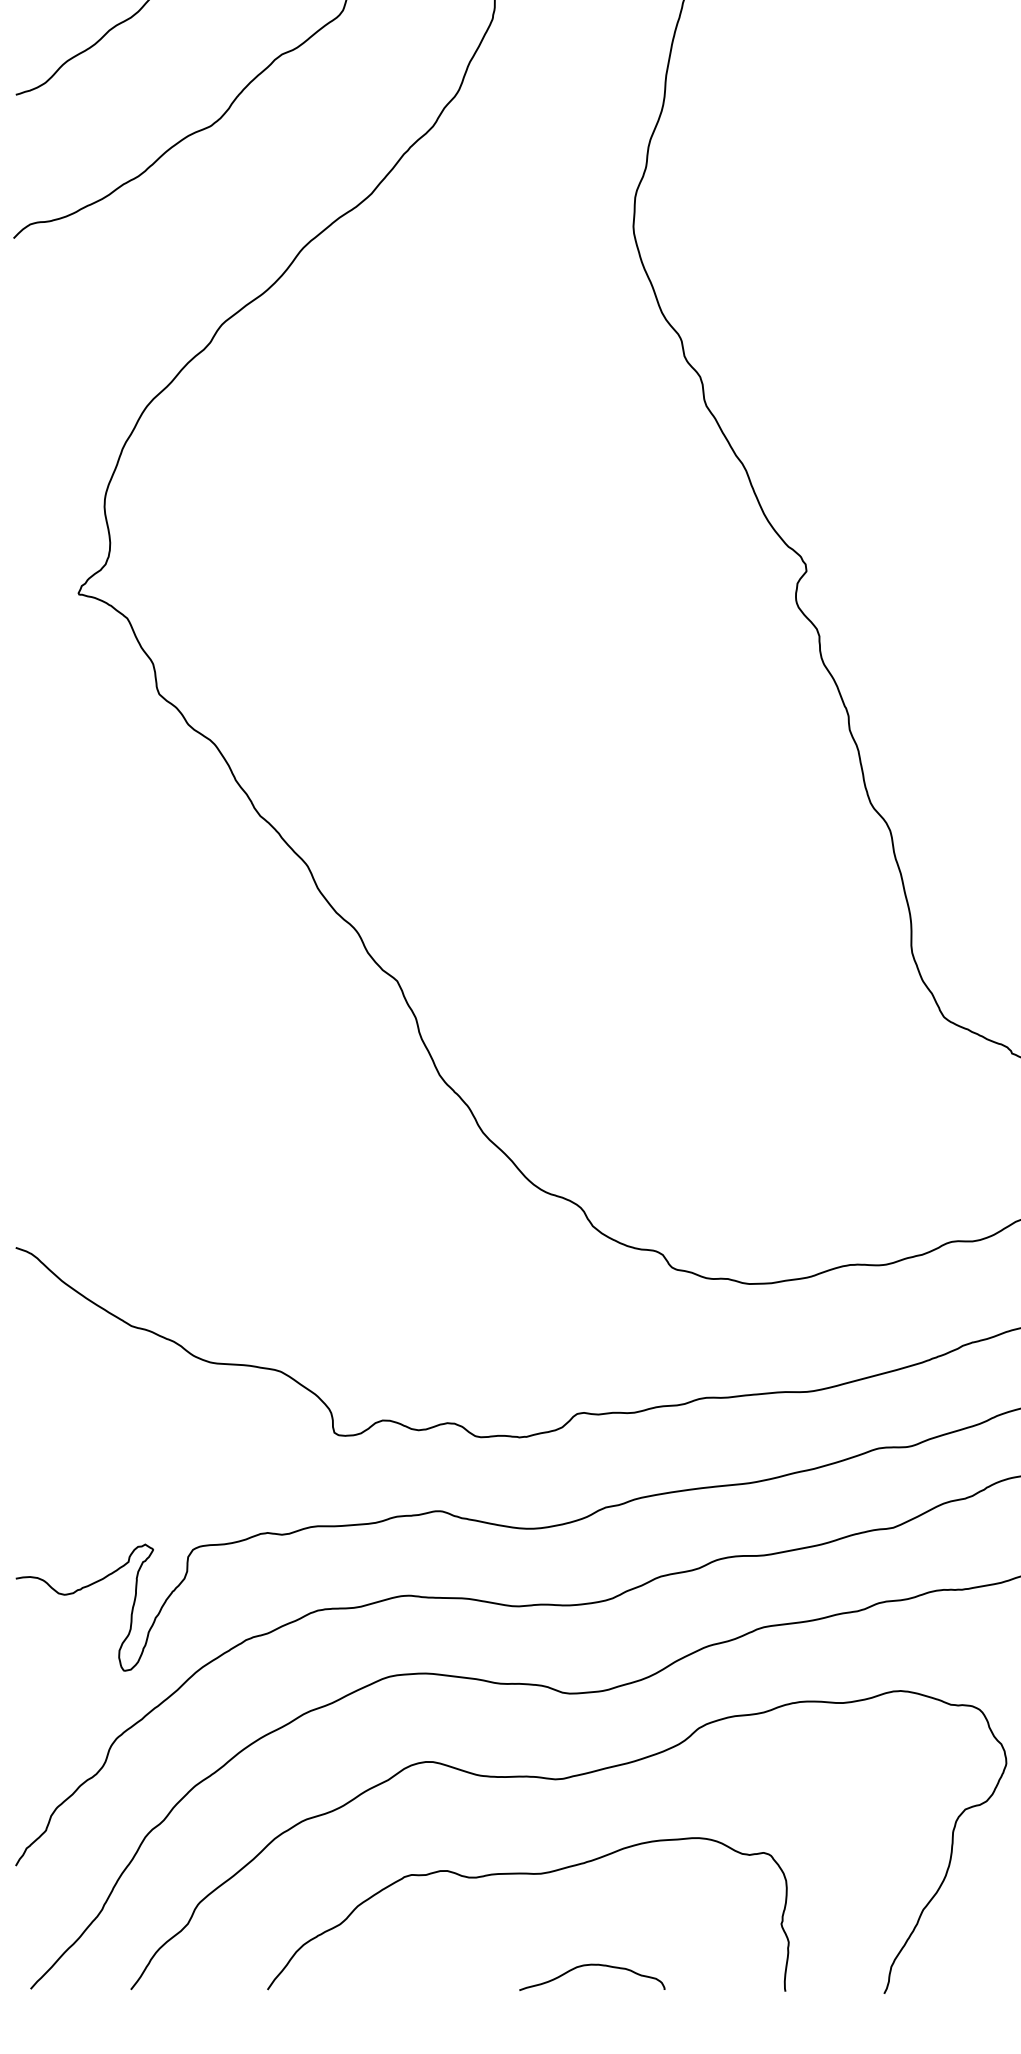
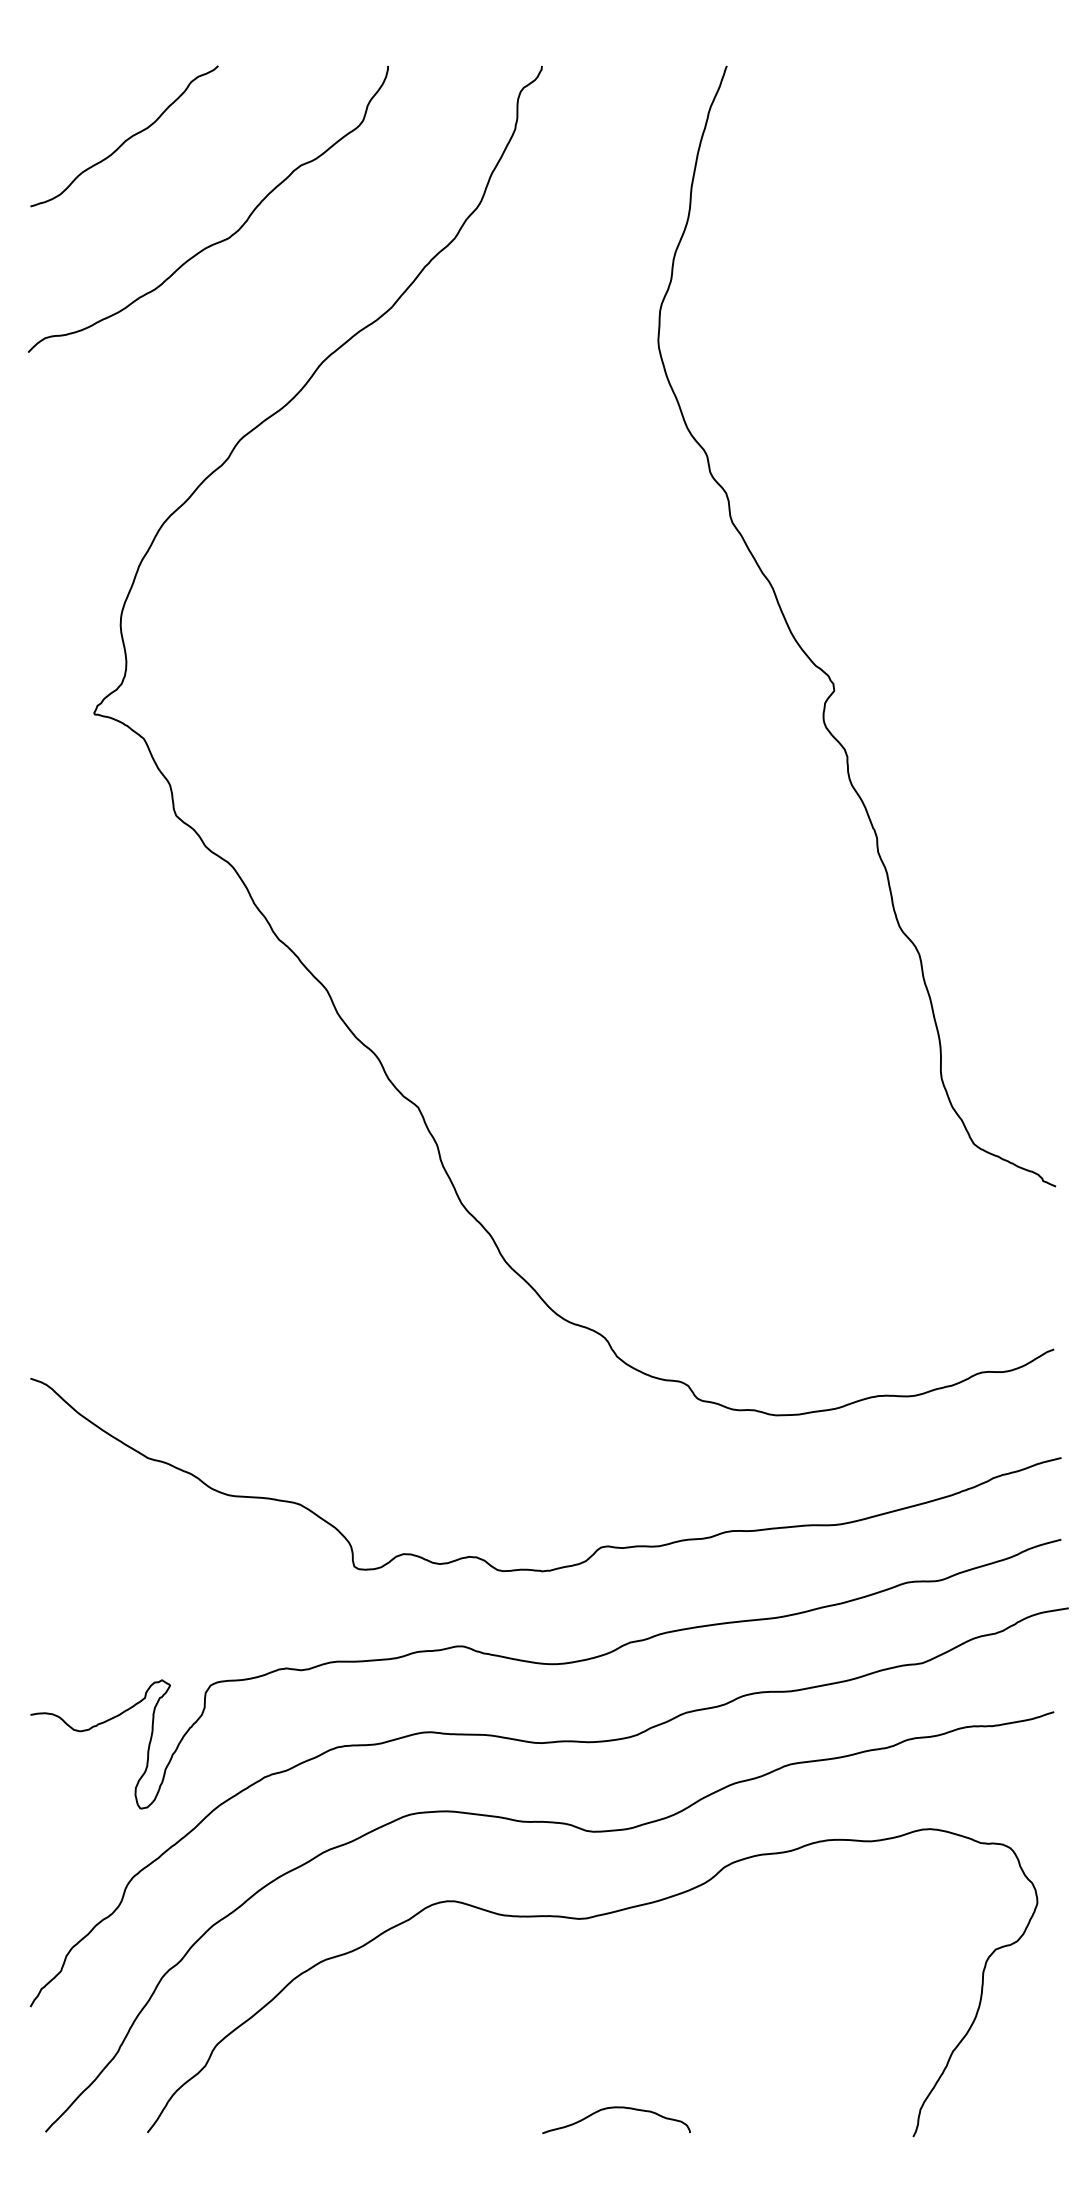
curve: (528, 1874) -> (551, 2015), removed

